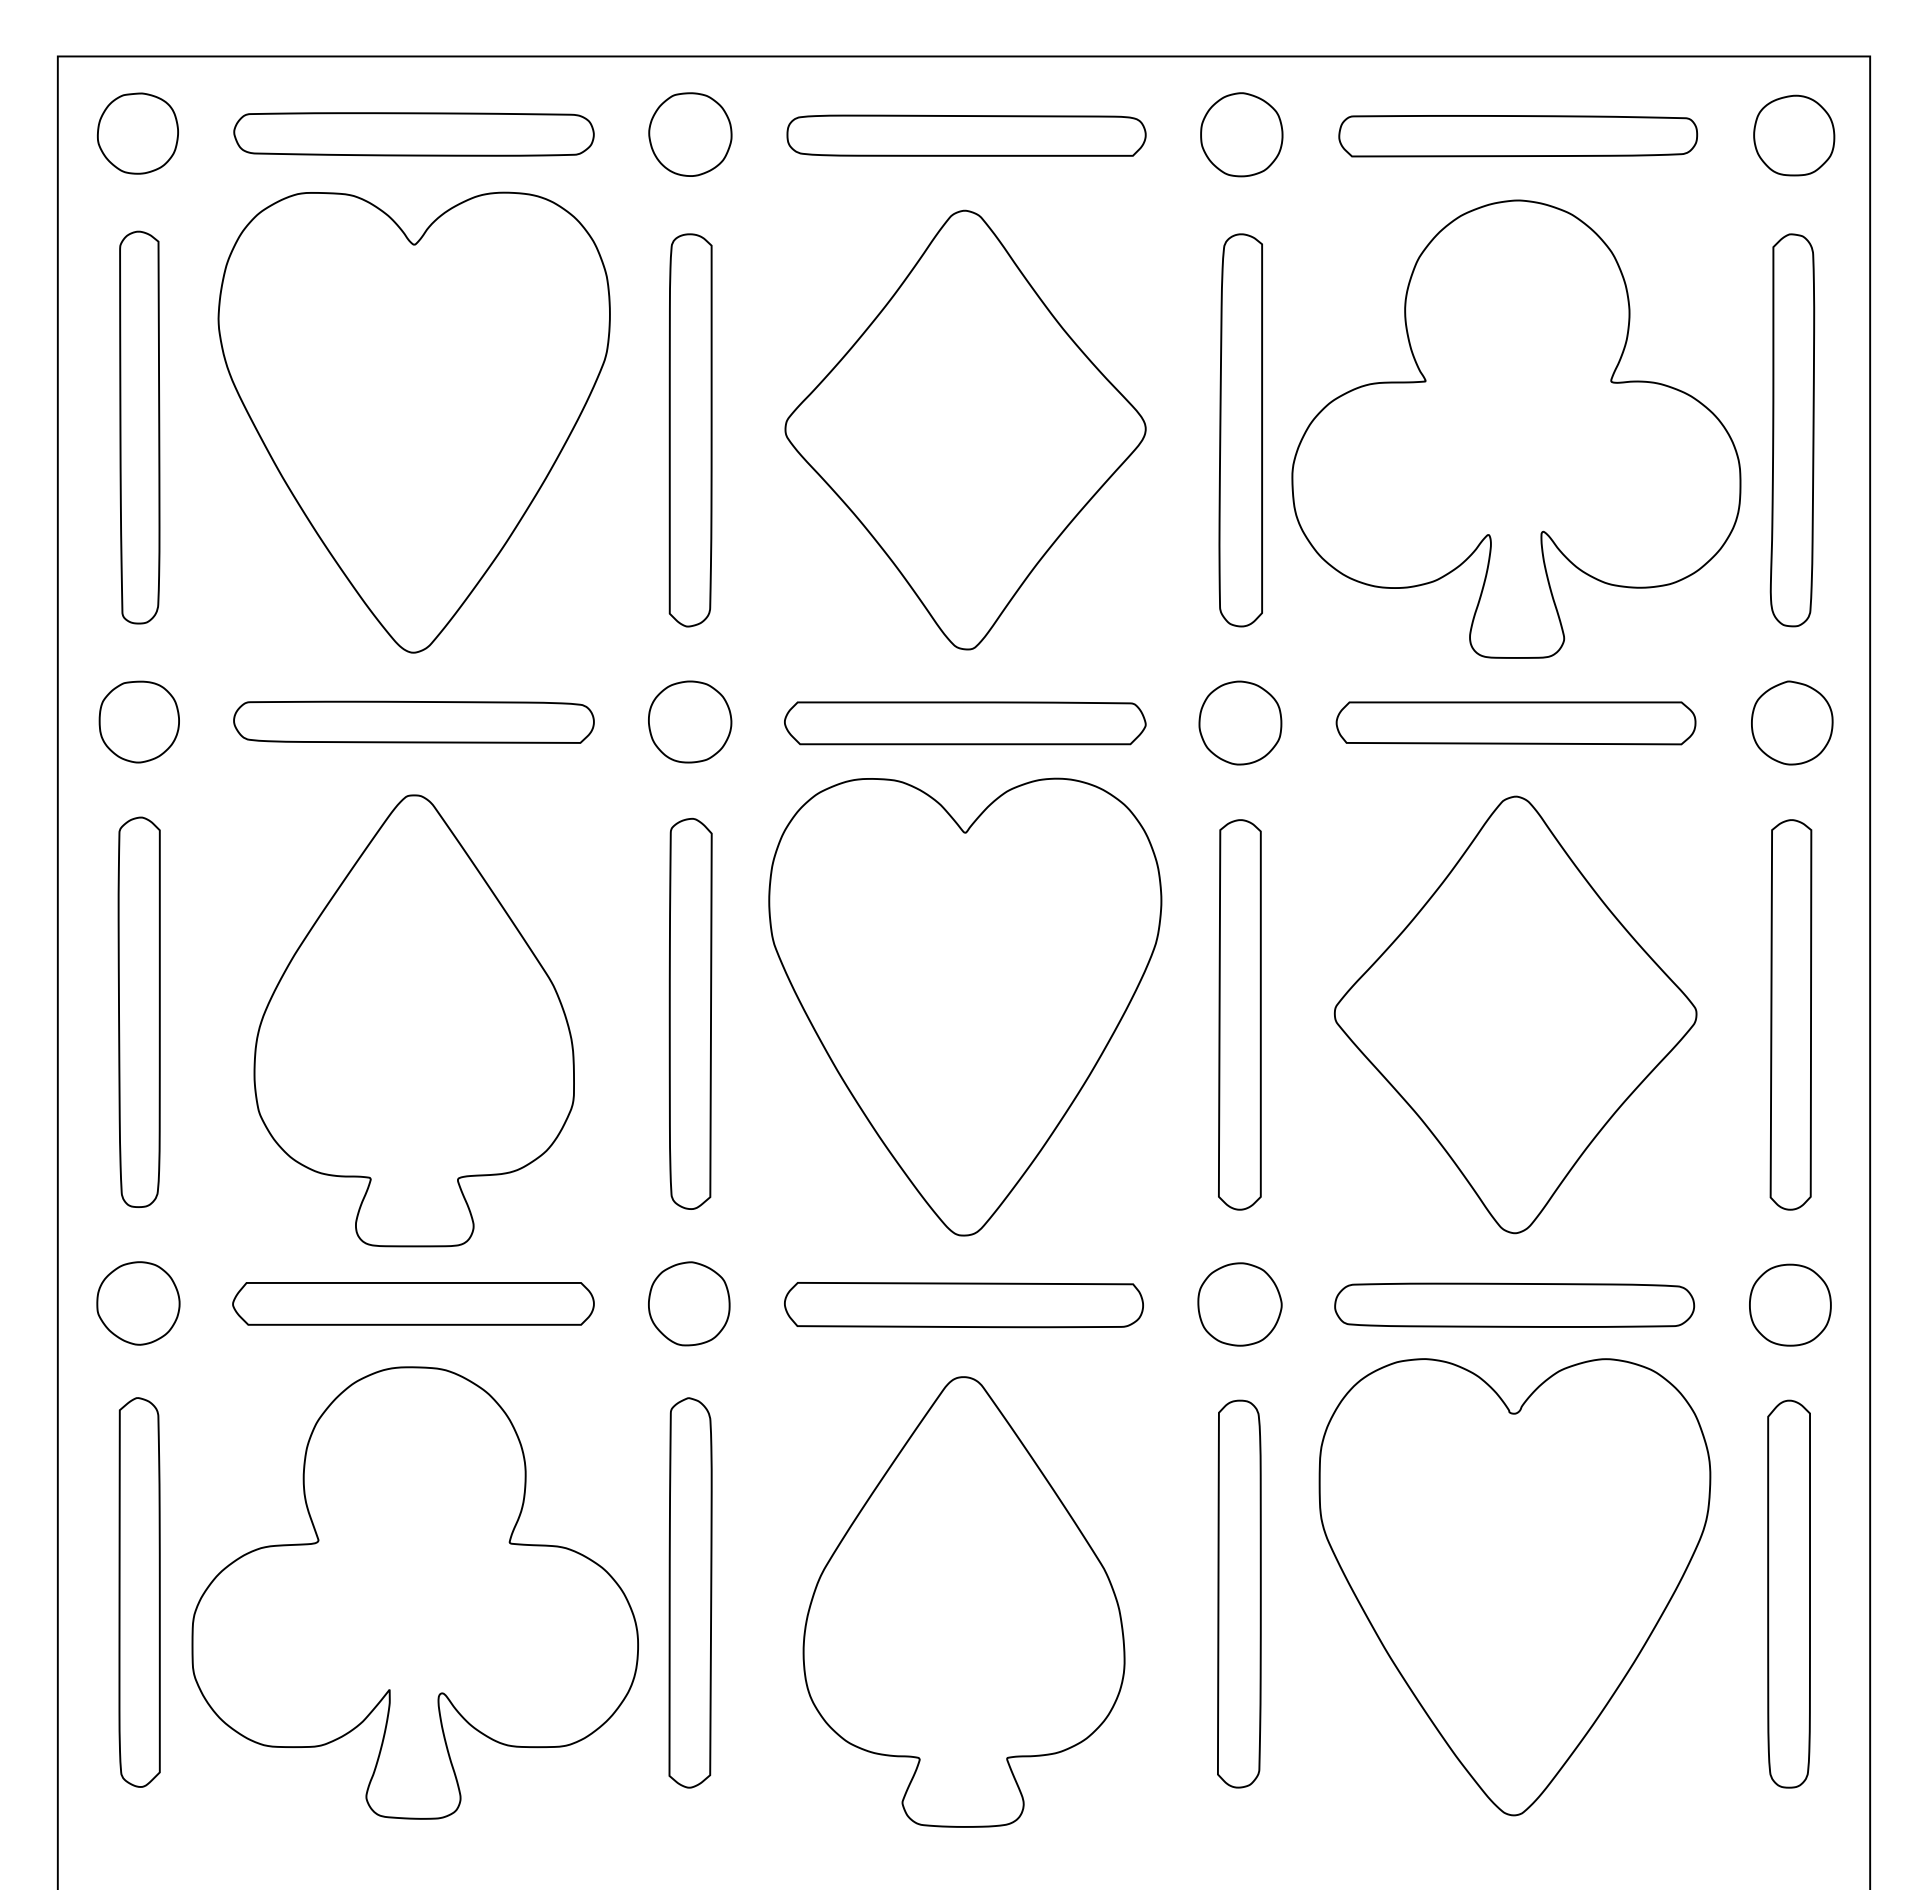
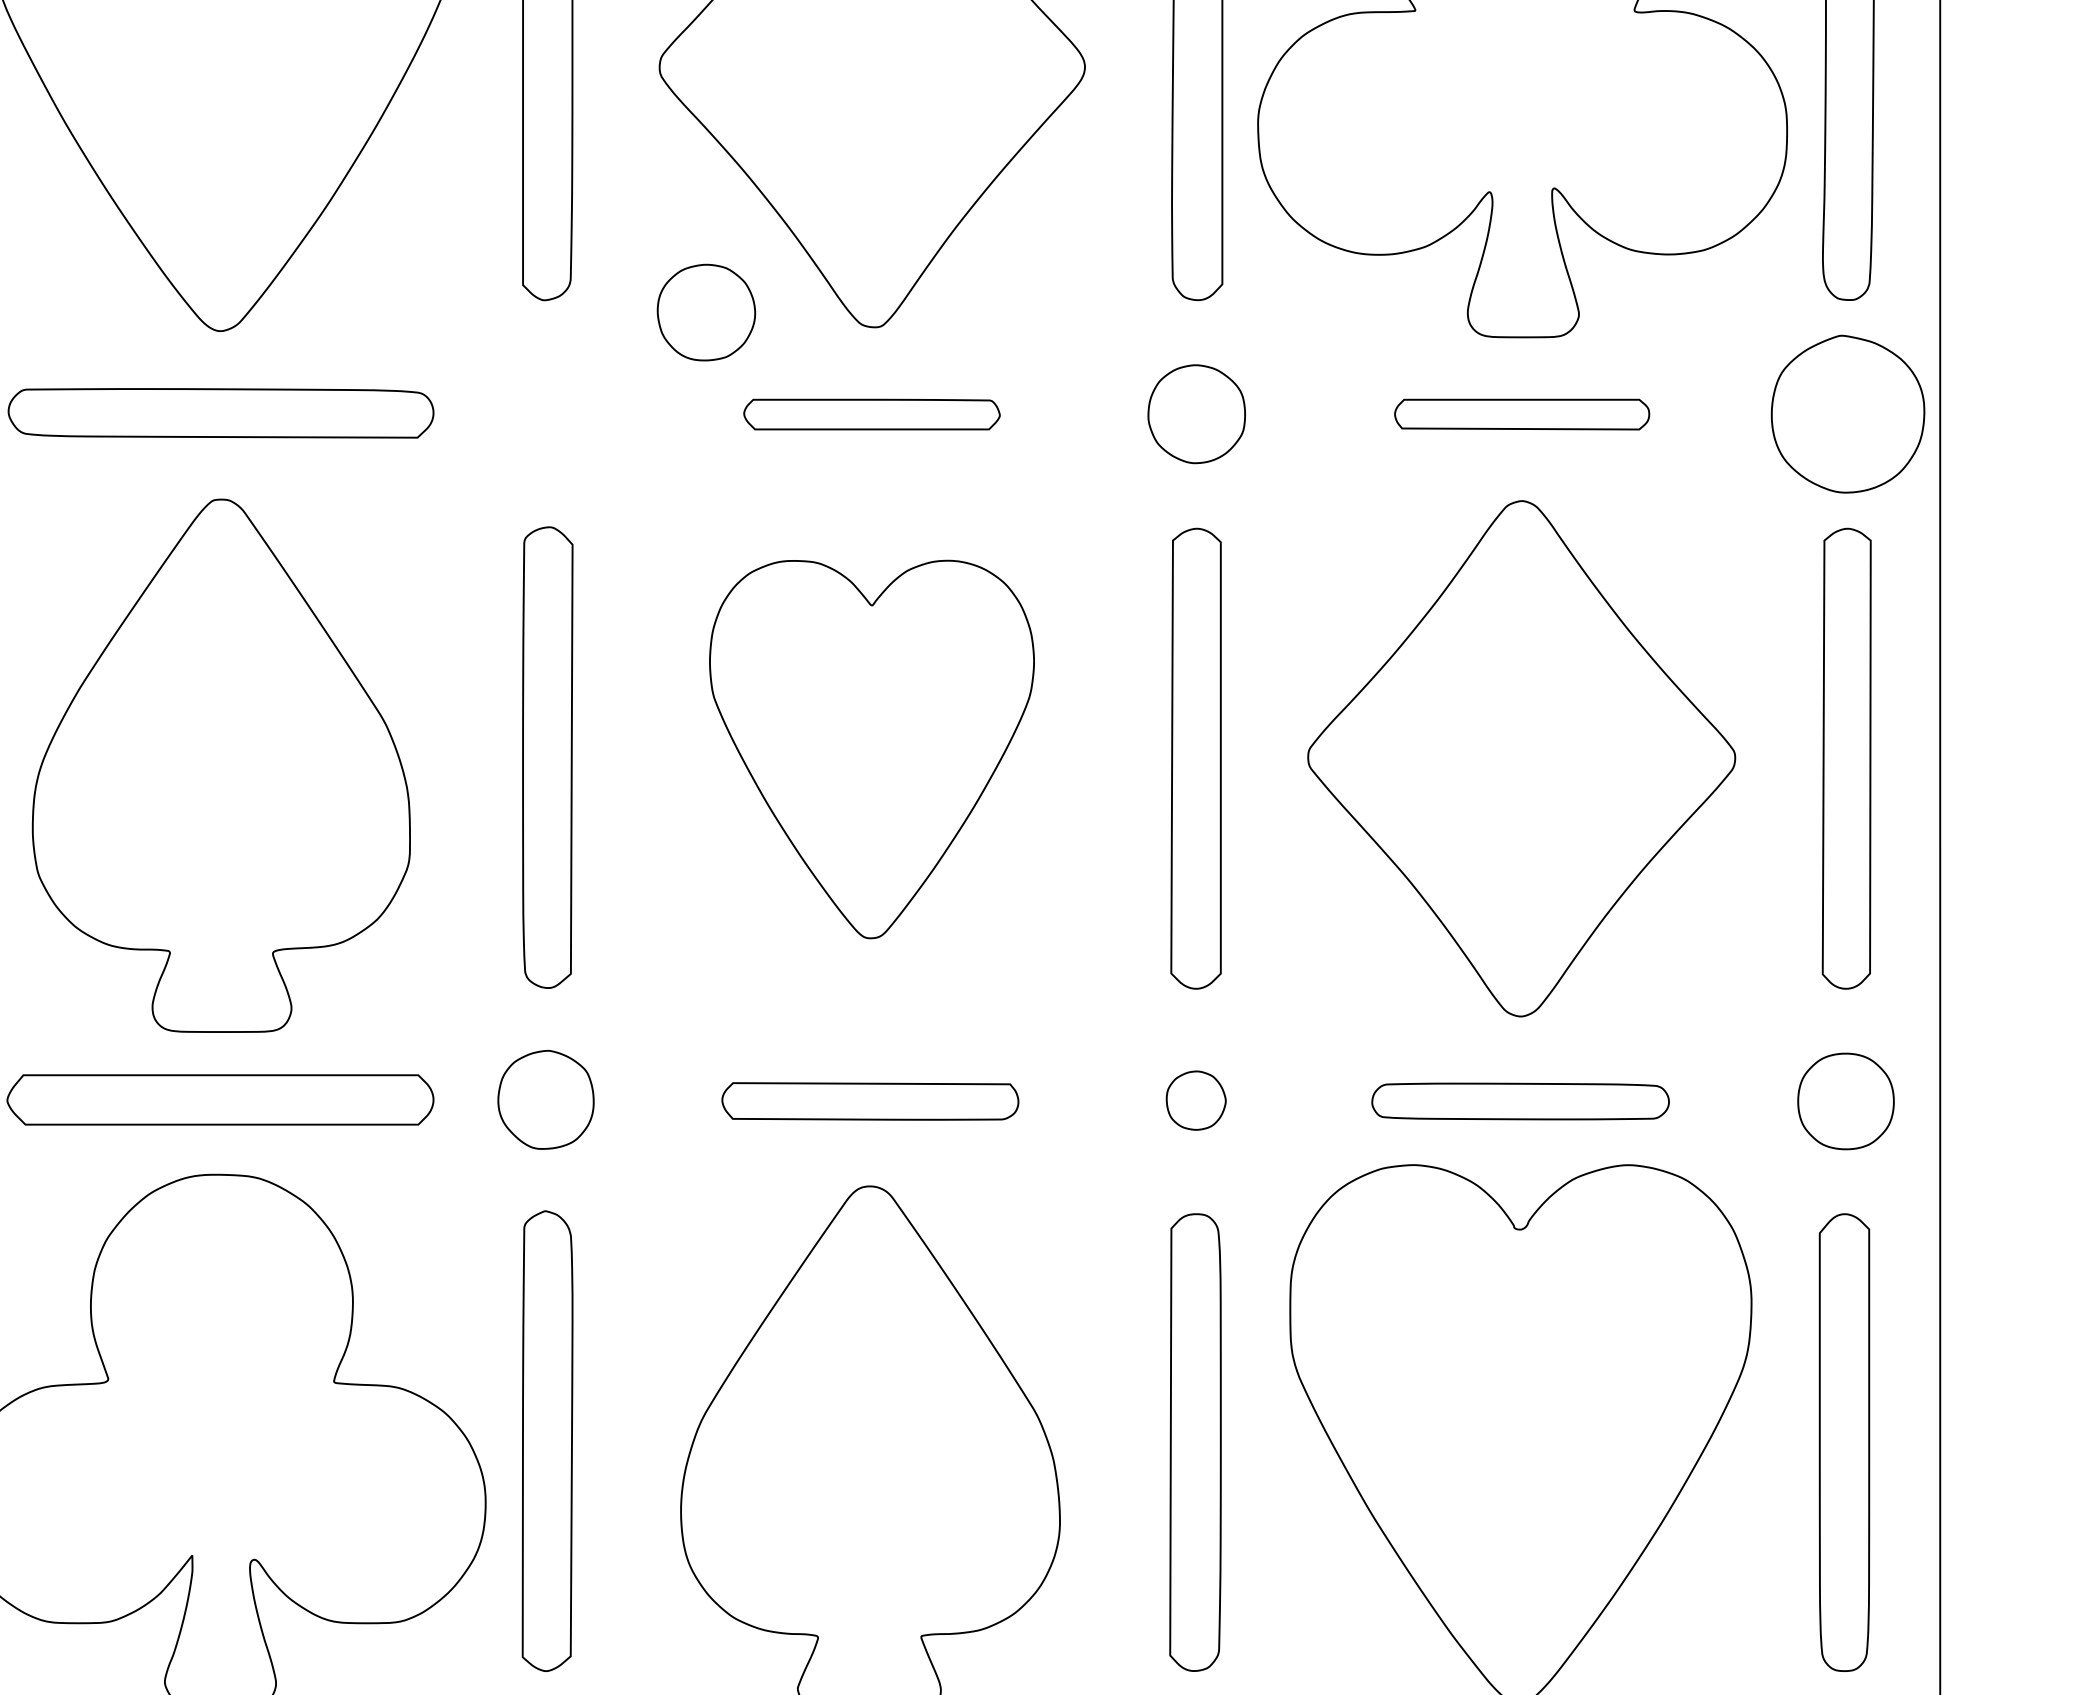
part: (690, 721) -> (706, 312), moved
part: (1792, 722) -> (1848, 413), size x1.6
part: (965, 723) -> (872, 414), size x0.6
part: (1515, 723) -> (1521, 414), size x0.6
part: (965, 1006) -> (872, 748), size x0.7
part: (1239, 1304) -> (1195, 1100), size x0.6
part: (1514, 1304) -> (1520, 1100), size x0.7
part: (963, 1305) -> (869, 1101), size x0.7

